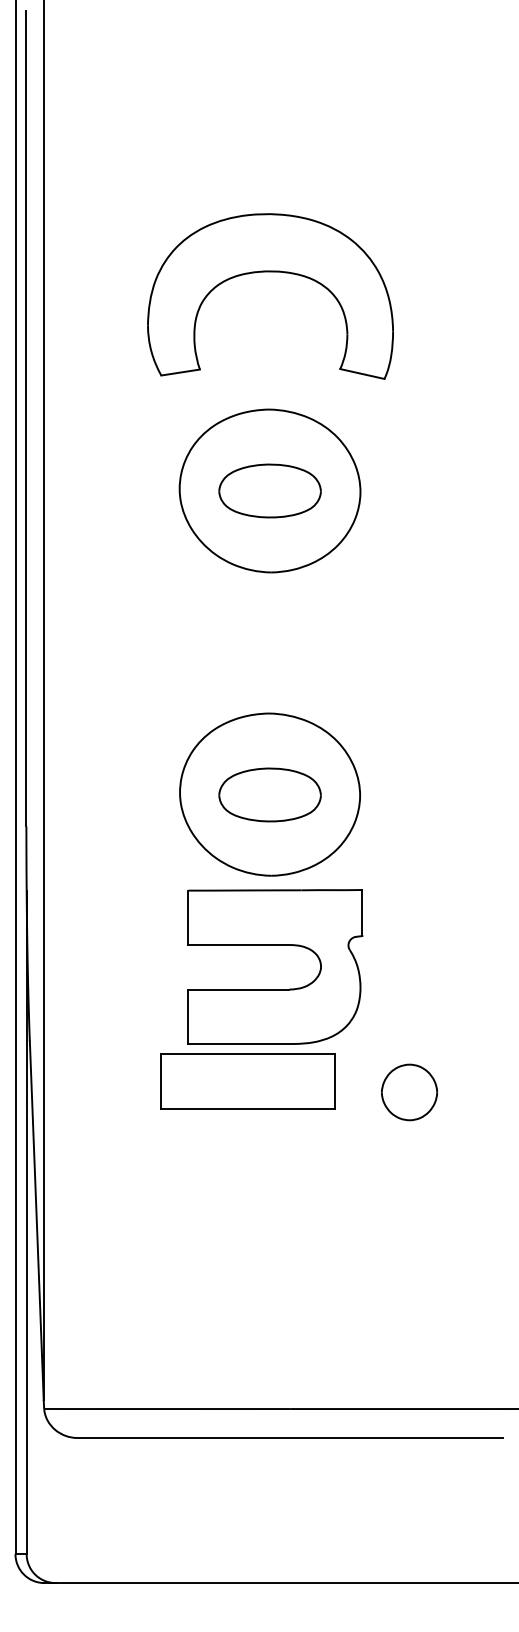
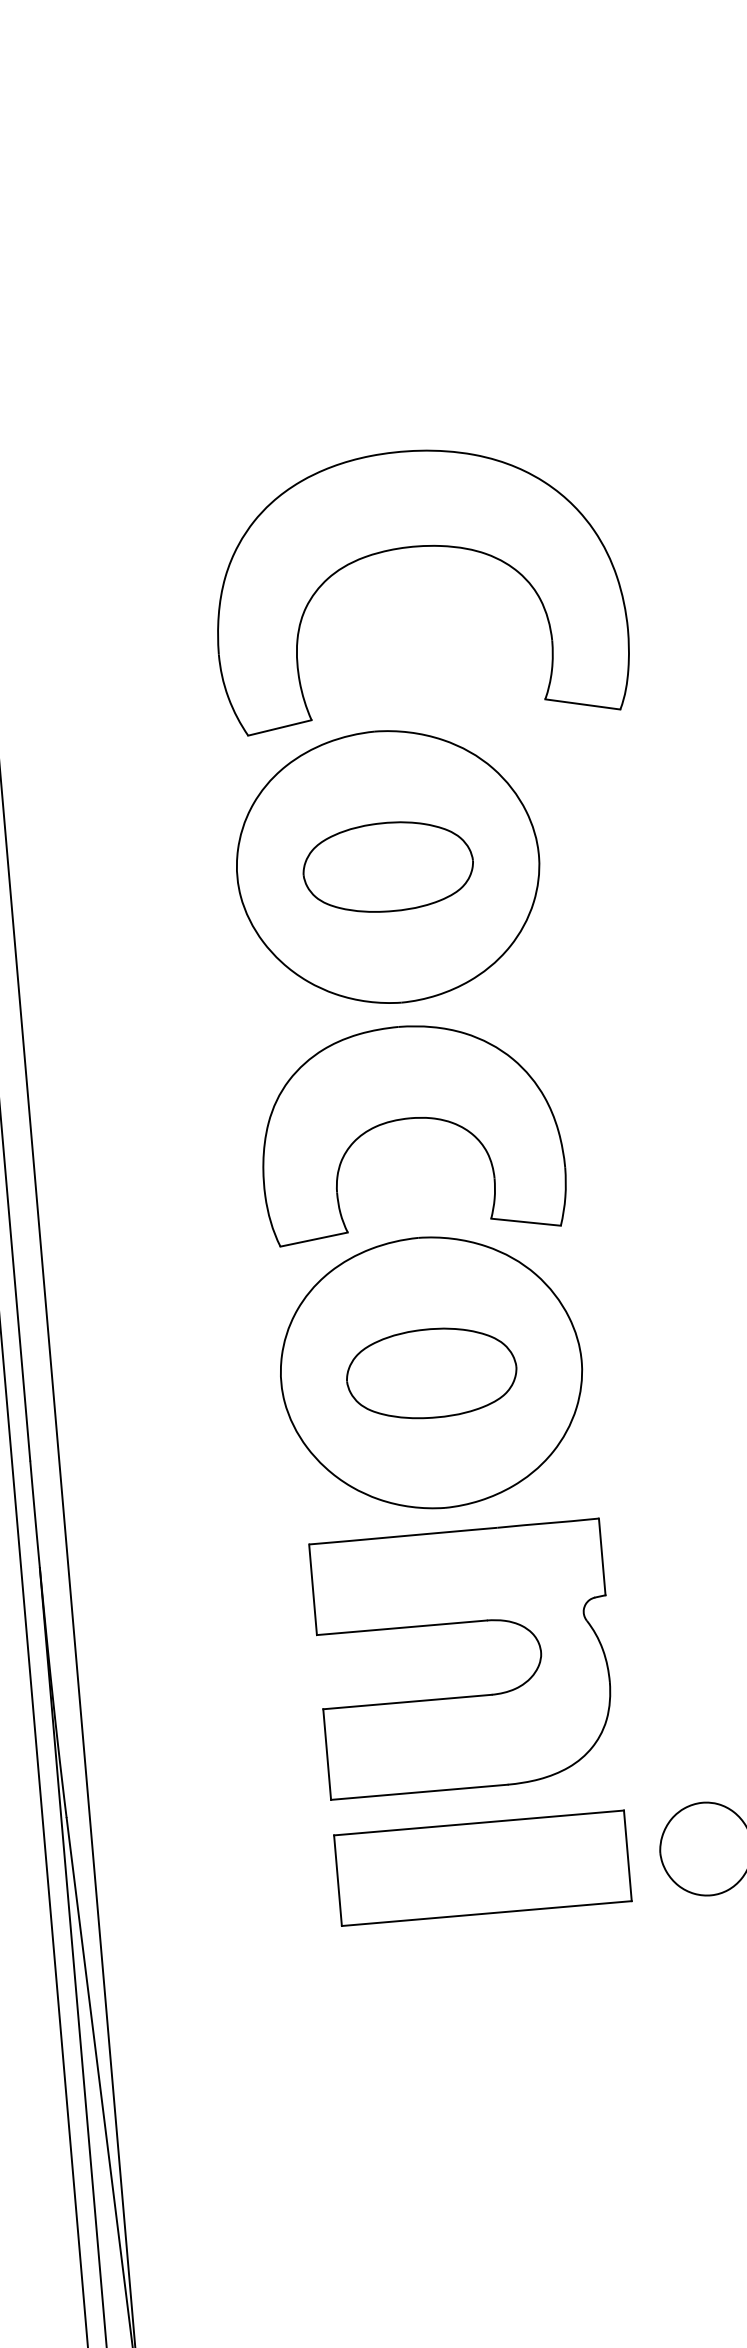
part: (270, 272) -> (415, 548), moved
part: (270, 642) -> (410, 1119), added
part: (247, 1081) -> (481, 1868), moved

